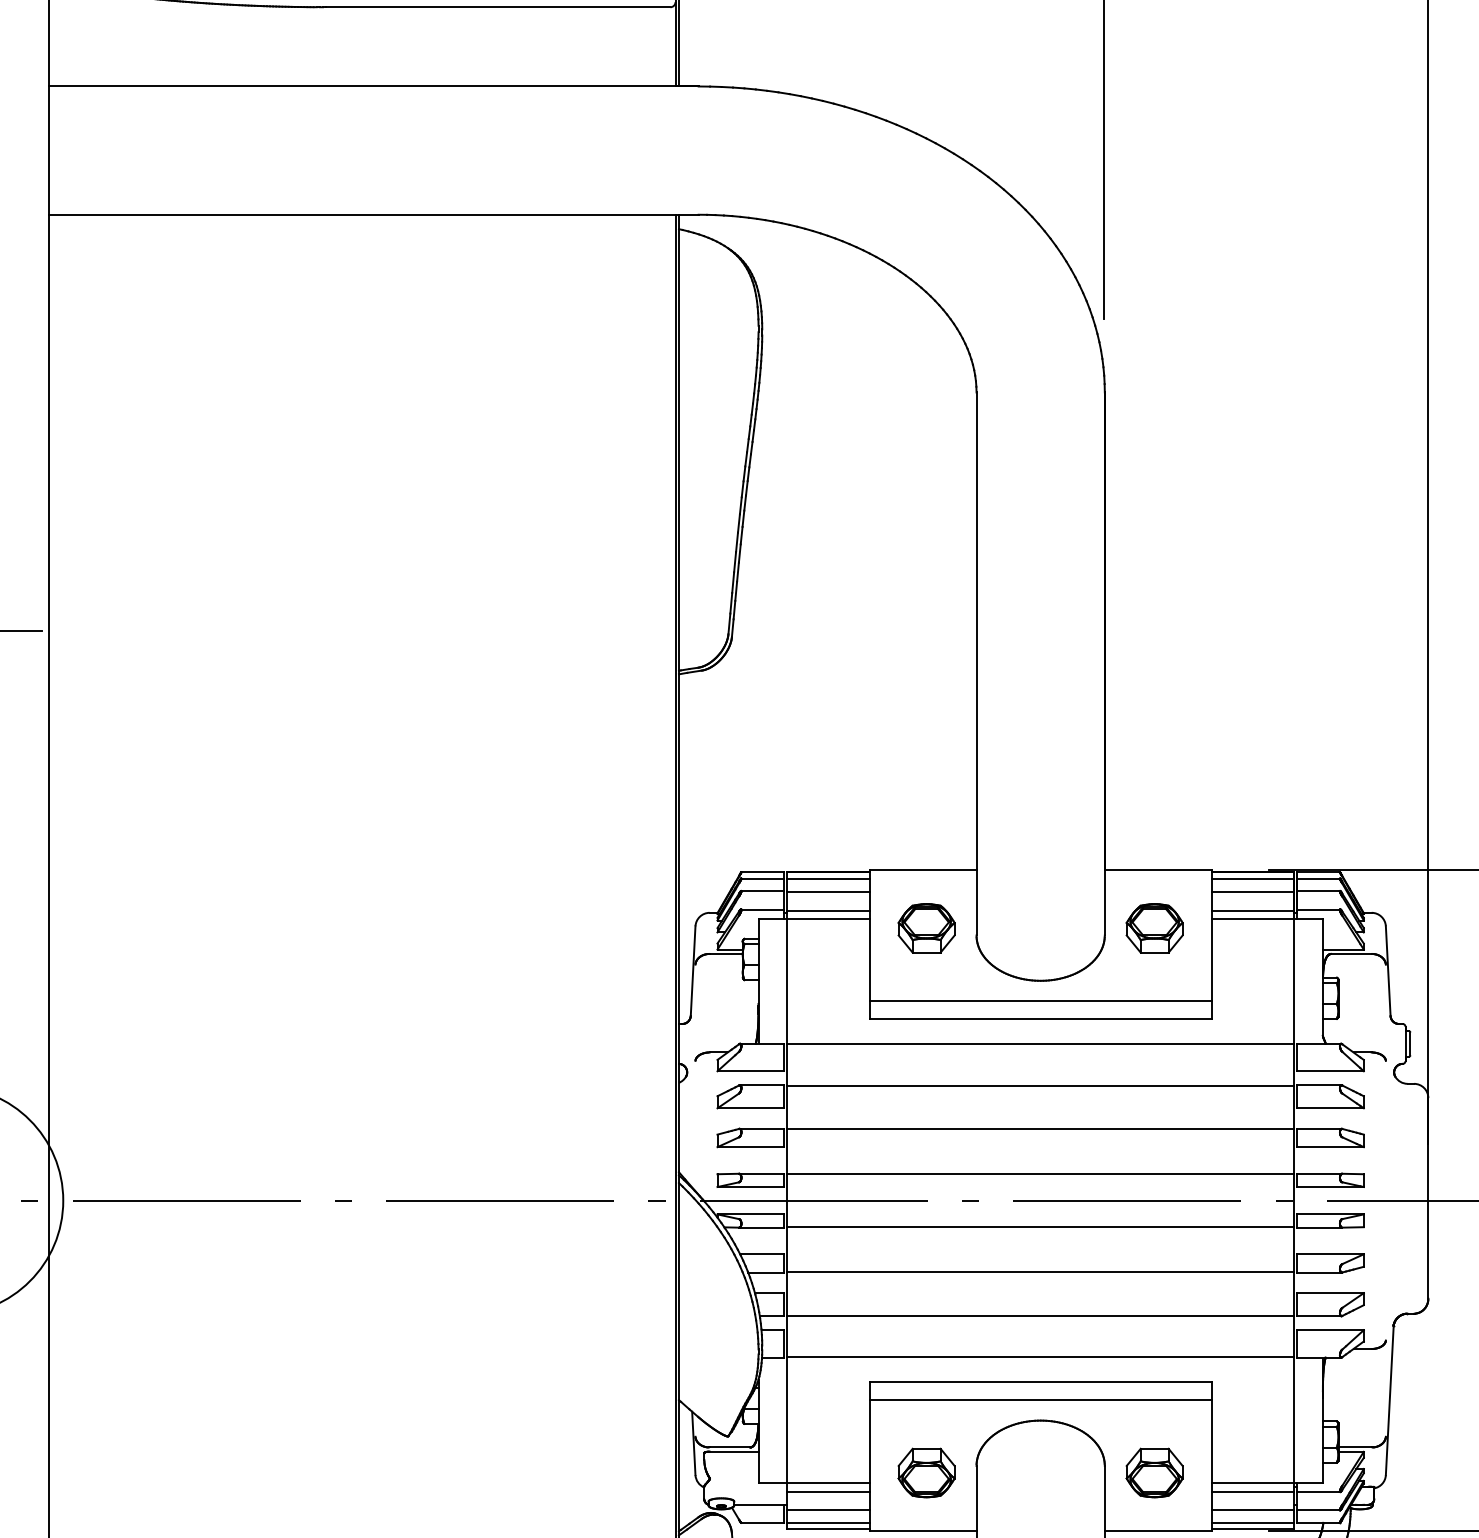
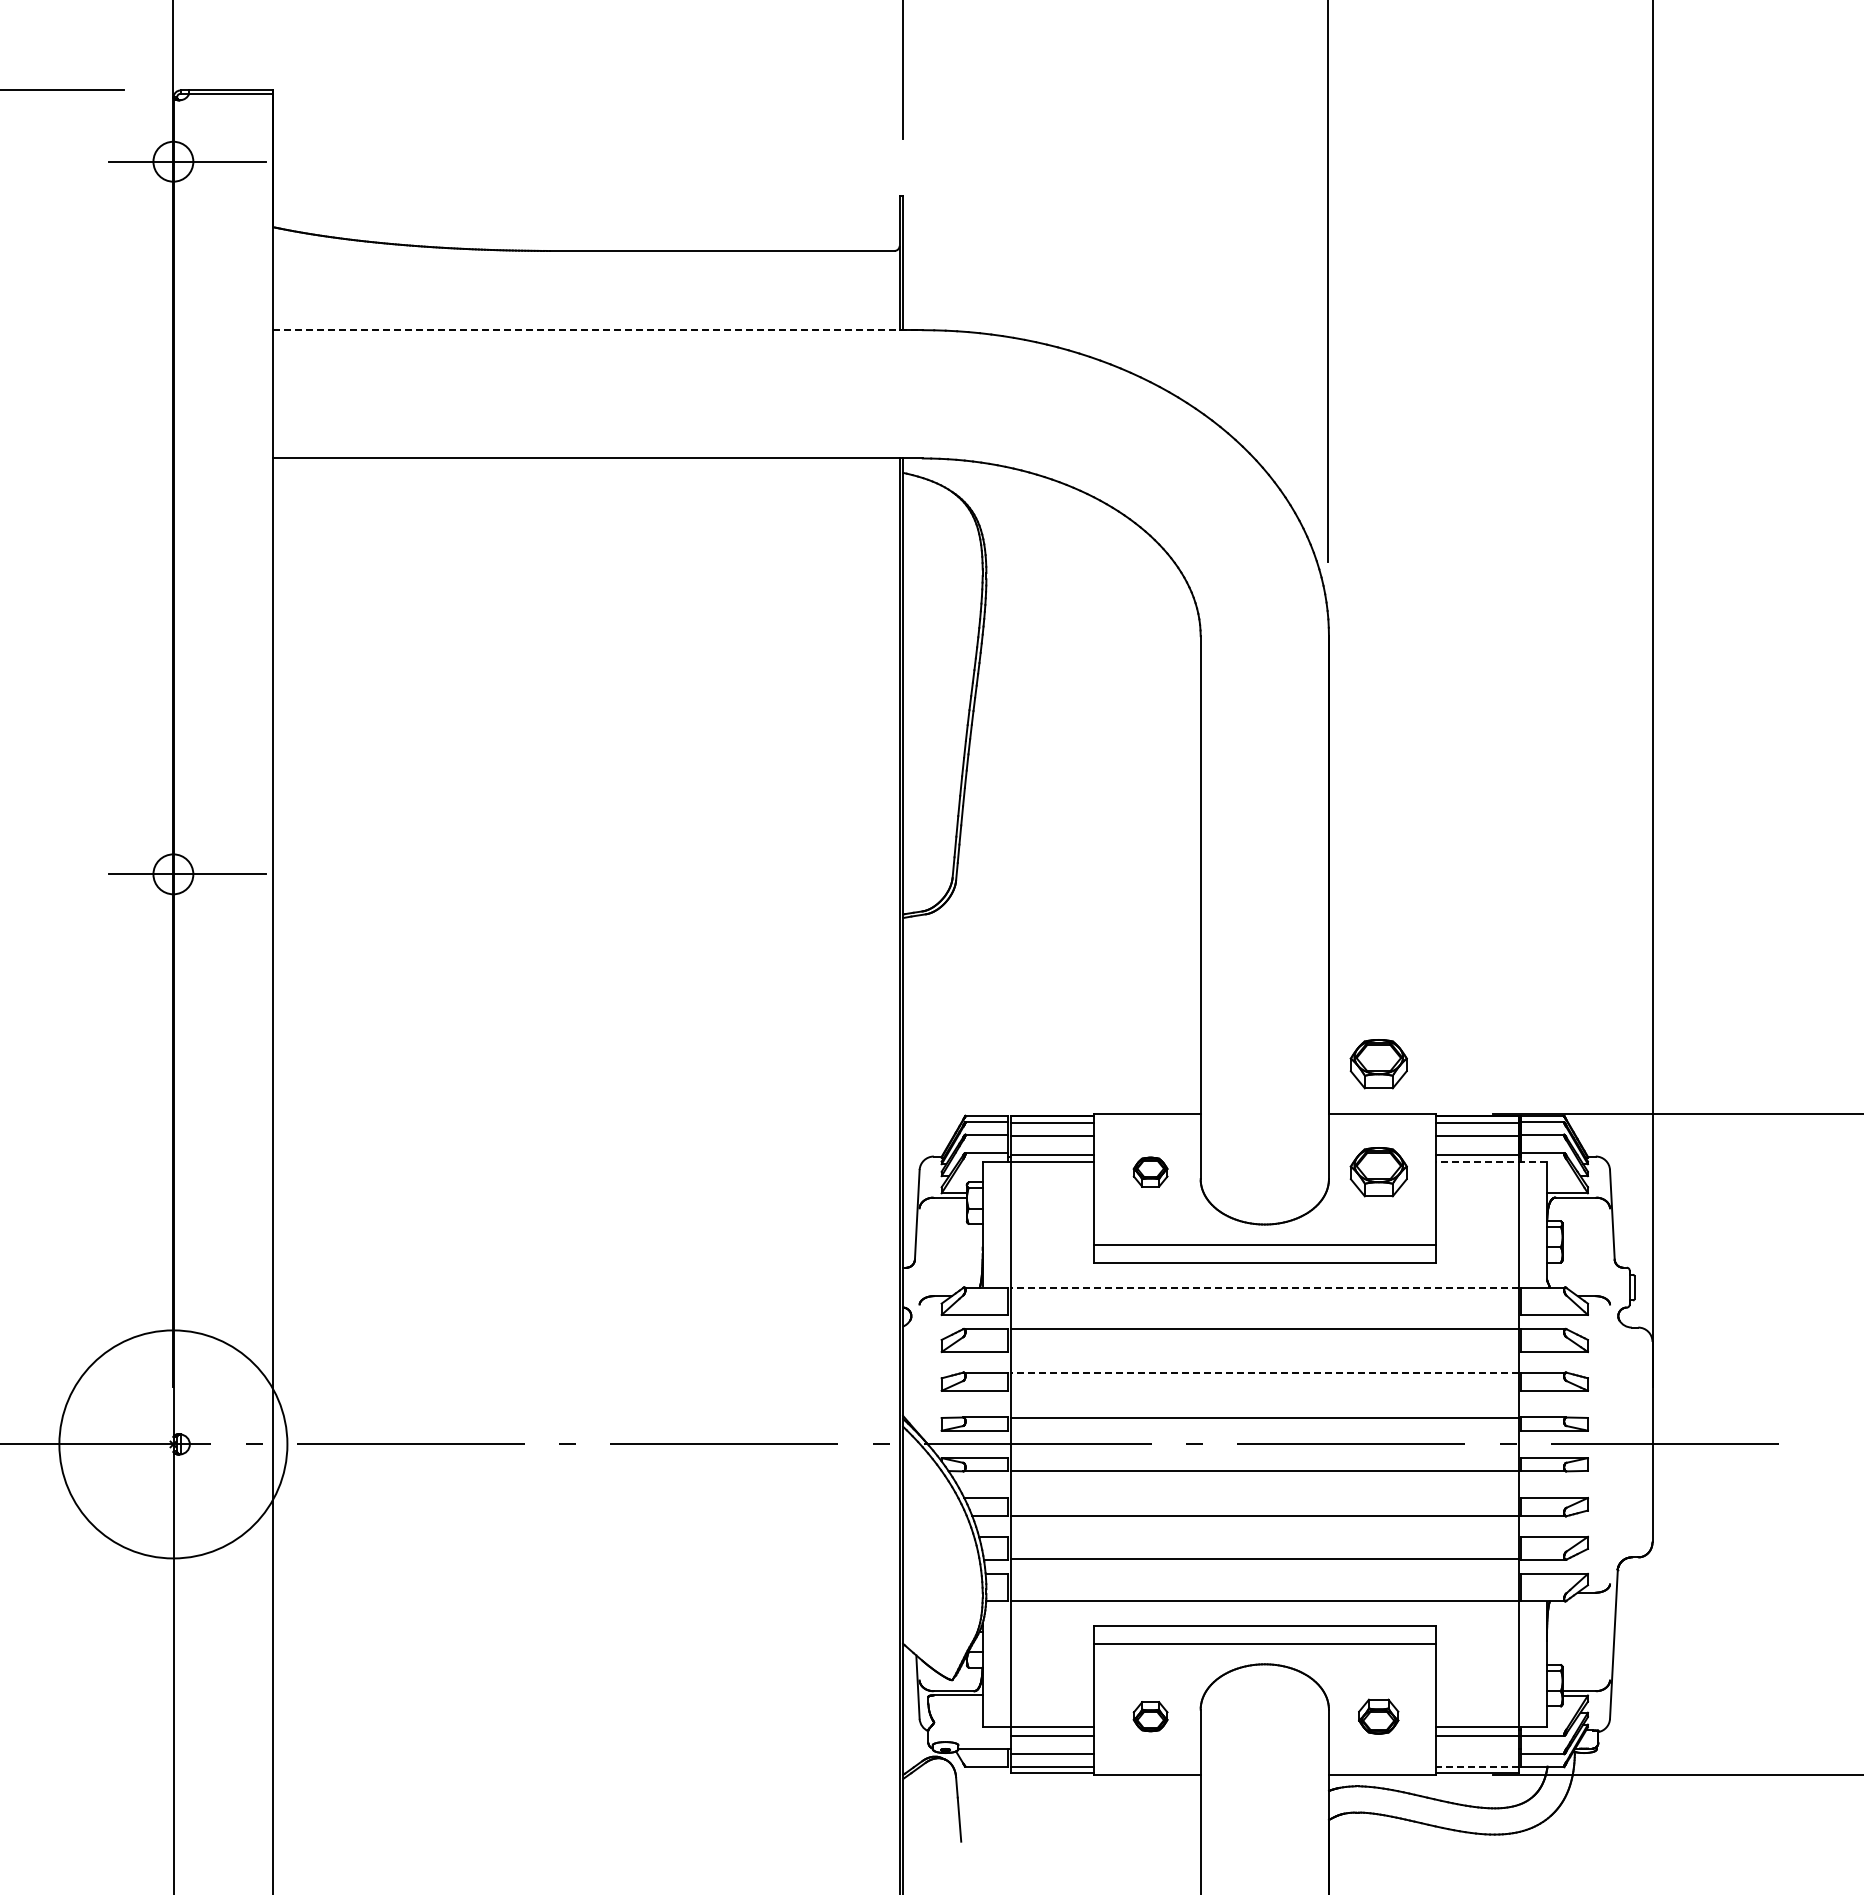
line: (374, 86) -> (598, 330), solid -> dashed
part: (1154, 820) -> (1378, 1064), added
line: (1267, 918) -> (1491, 1162), solid -> dashed
part: (926, 928) -> (1150, 1172), size x0.6
line: (1040, 1043) -> (1264, 1287), solid -> dashed
line: (1040, 1129) -> (1264, 1373), solid -> dashed
part: (926, 1472) -> (1150, 1716), size x0.6
part: (1154, 1472) -> (1378, 1716), size x0.7
line: (1252, 1510) -> (1476, 1754), removed
line: (1252, 1522) -> (1476, 1766), solid -> dashed

